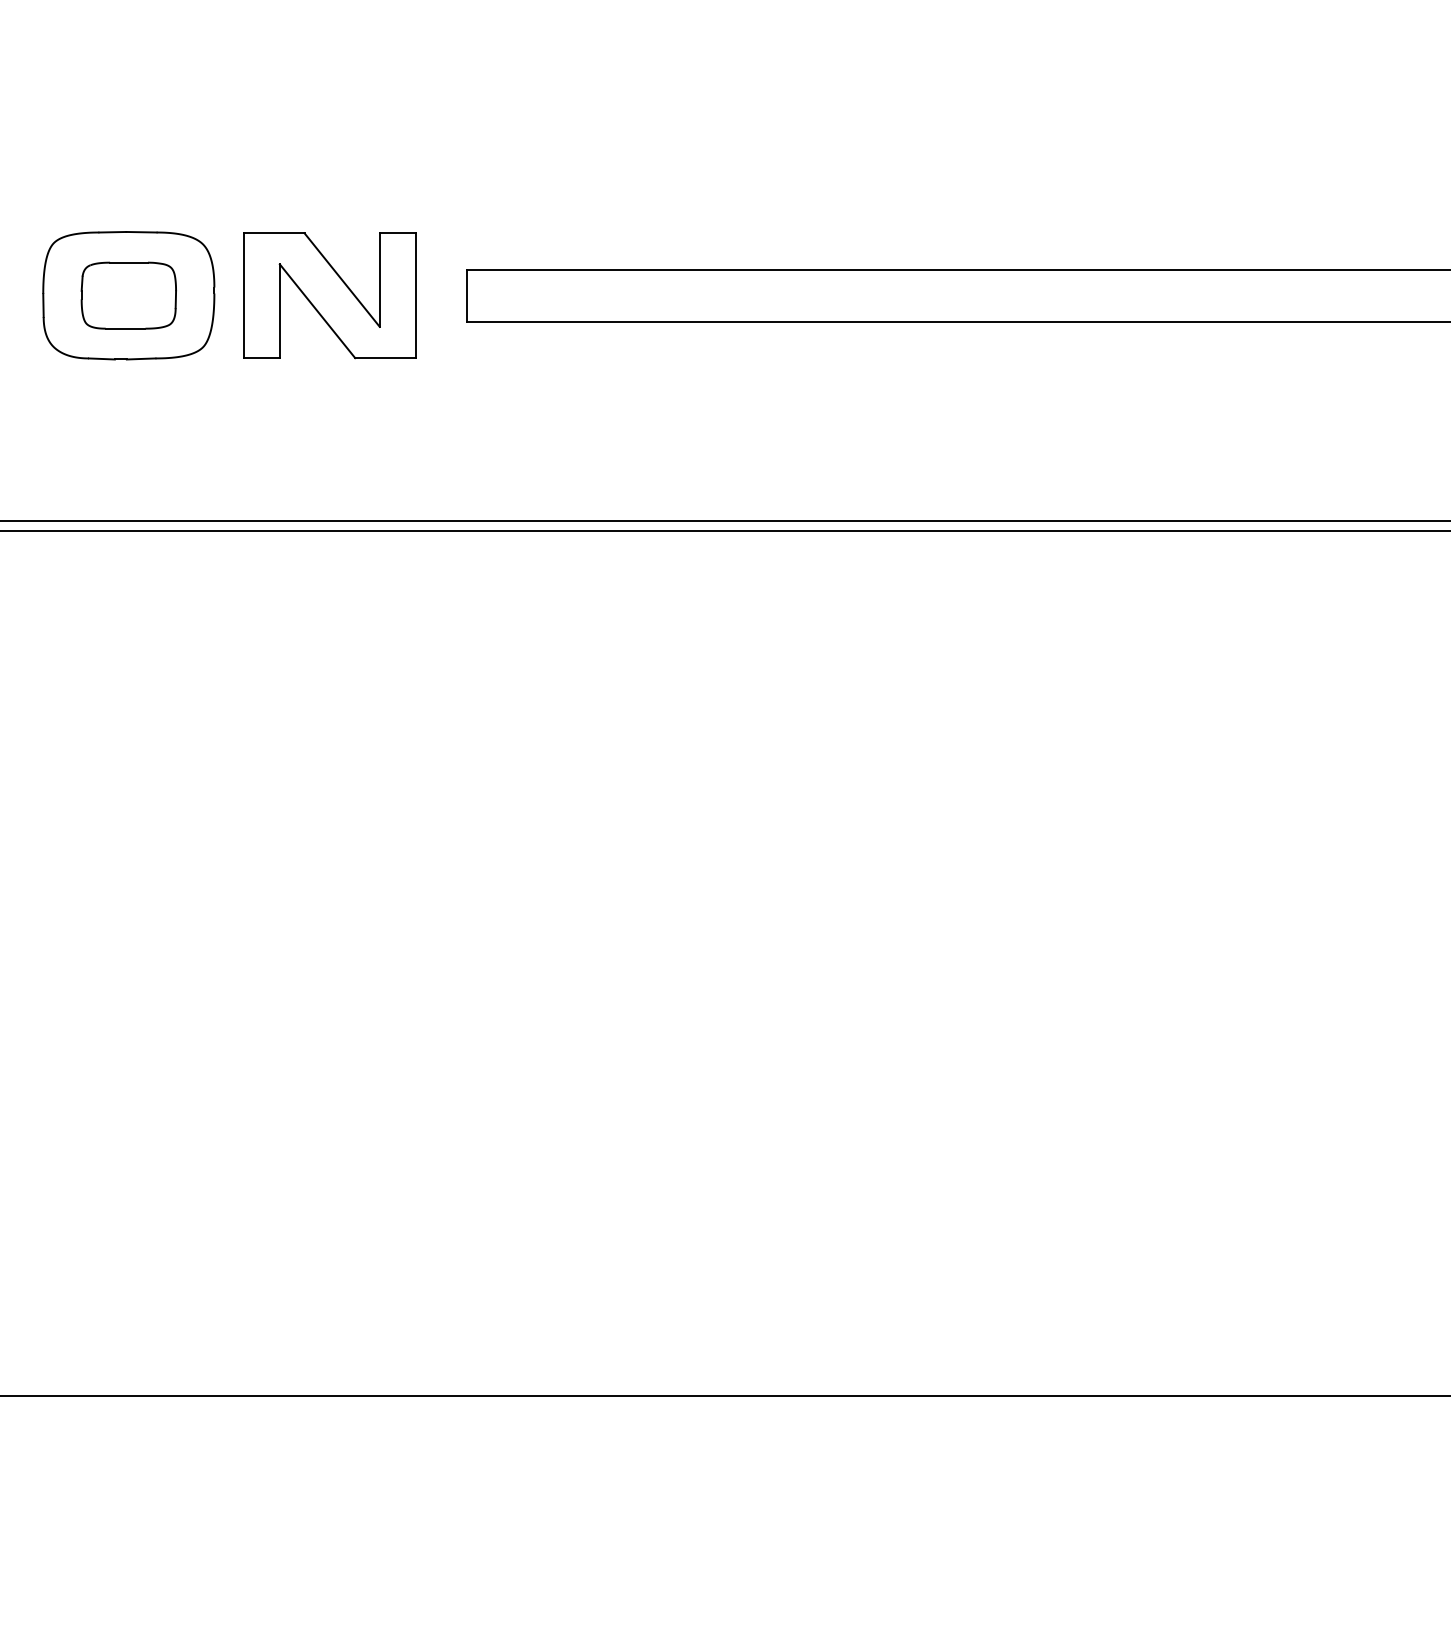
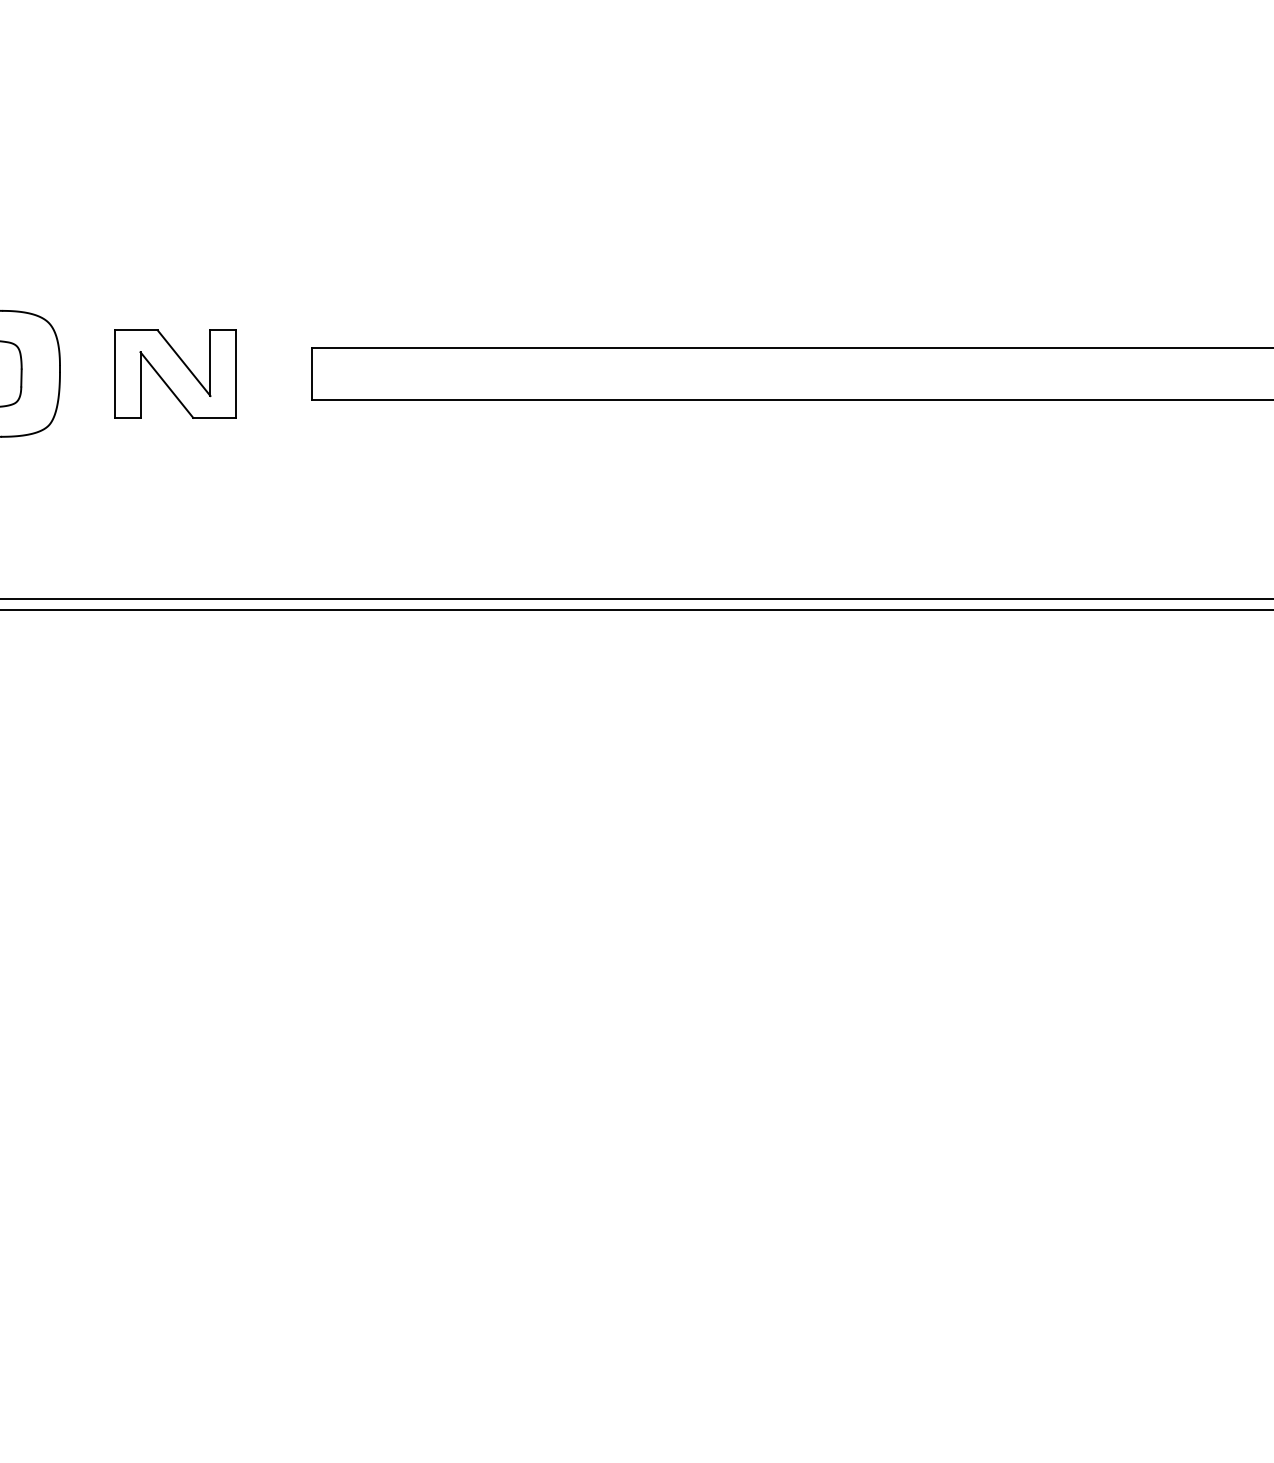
part: (329, 295) -> (175, 373), size x0.7

